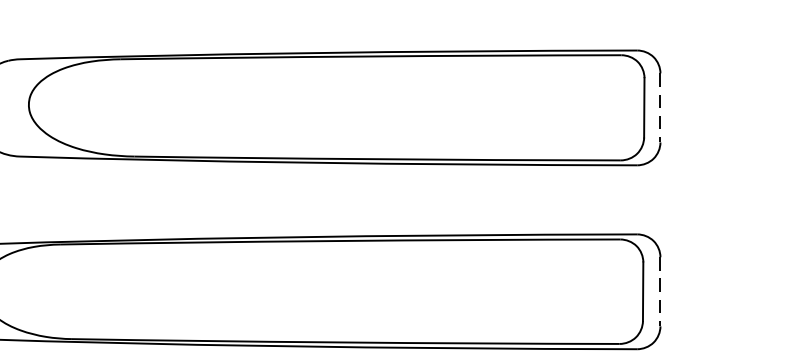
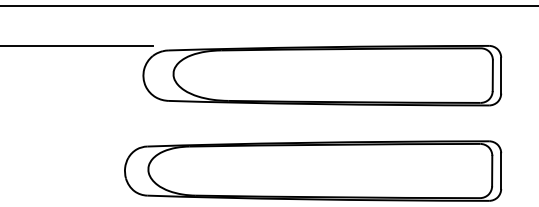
line: (661, 107) -> (501, 75), dashed -> solid
line: (661, 292) -> (501, 171), dashed -> solid

